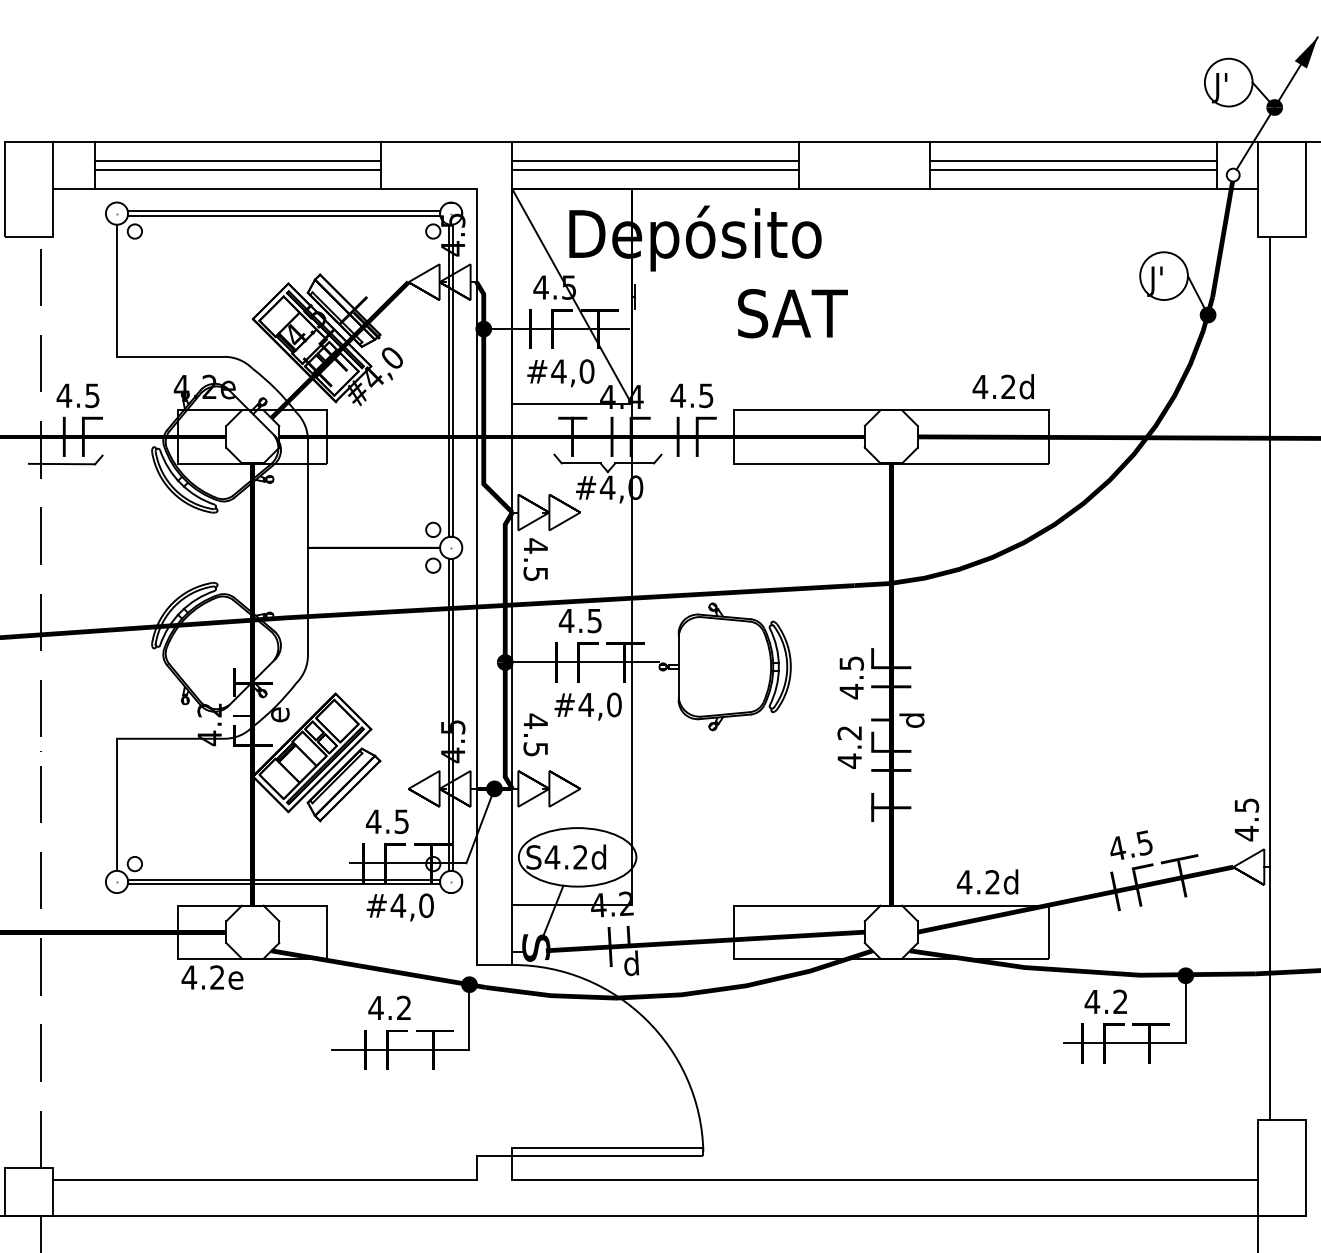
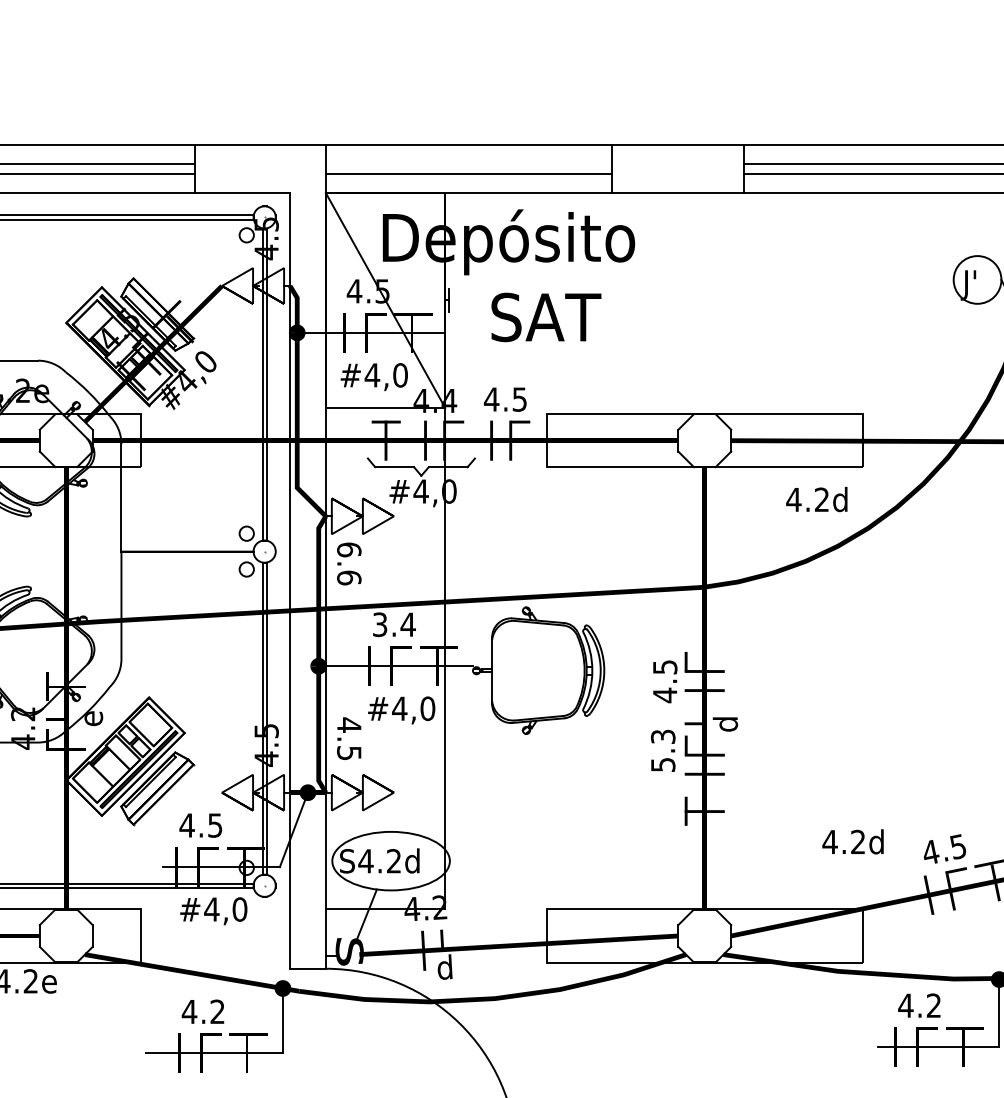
line: (655, 160) -> (468, 164), removed
text: (792, 313) -> (545, 317), moved
text: (1002, 386) -> (815, 499), moved
text: (535, 559) -> (348, 563), 4.5 -> 6.6
text: (580, 620) -> (393, 624), 4.5 -> 3.4
text: (849, 747) -> (662, 751), 4.2 -> 5.3
text: (987, 881) -> (852, 841), moved

